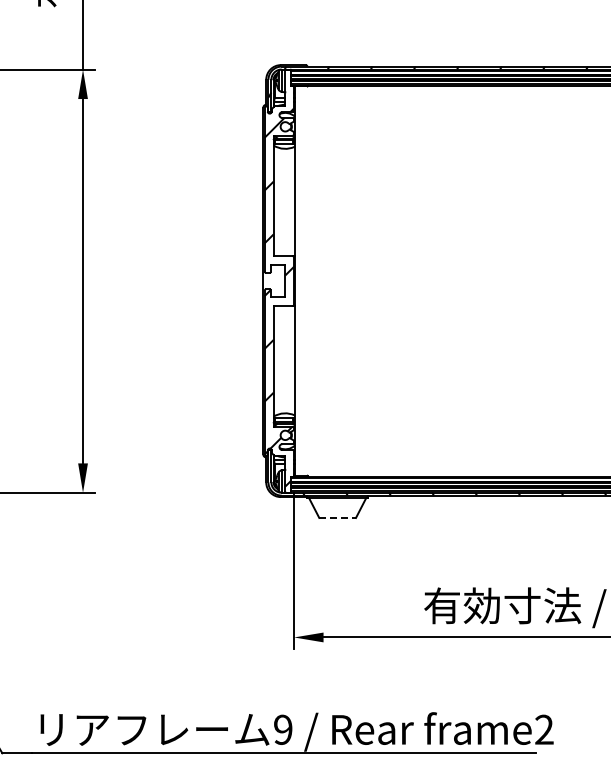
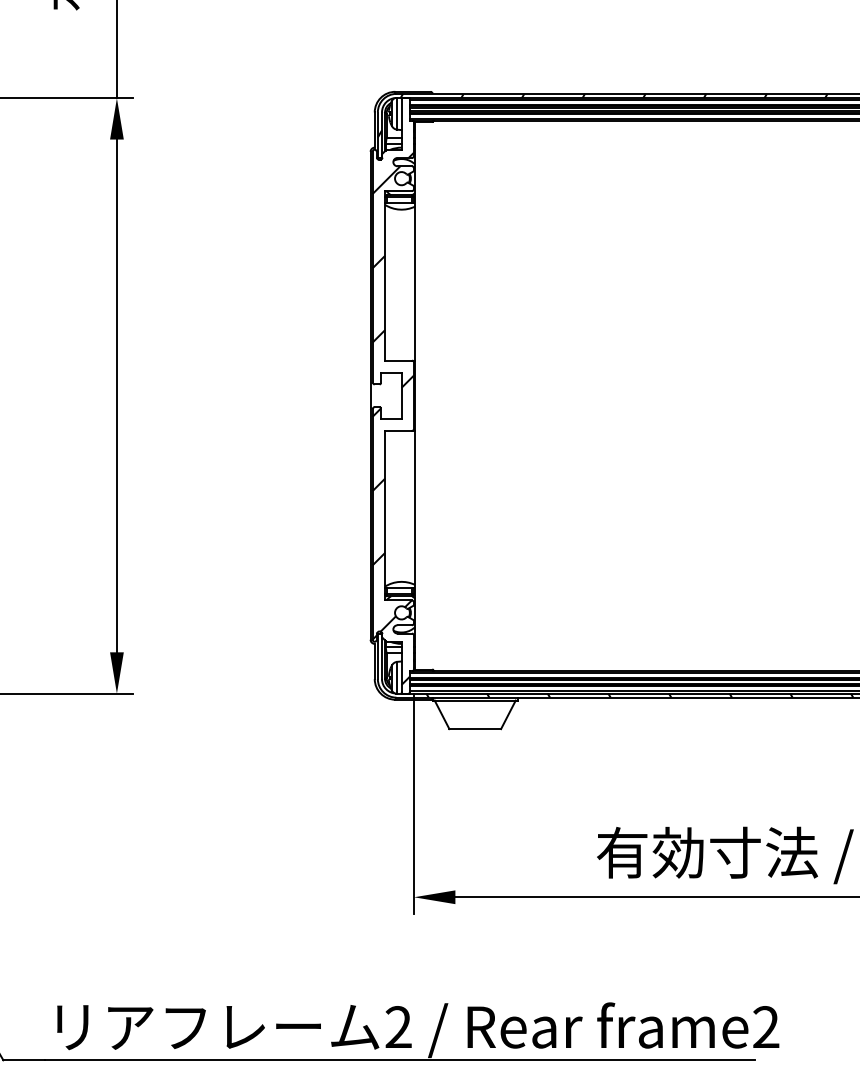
line: (338, 517) -> (476, 728), dashed -> solid
text: (283, 729) -> (399, 1026), 9 -> 2

